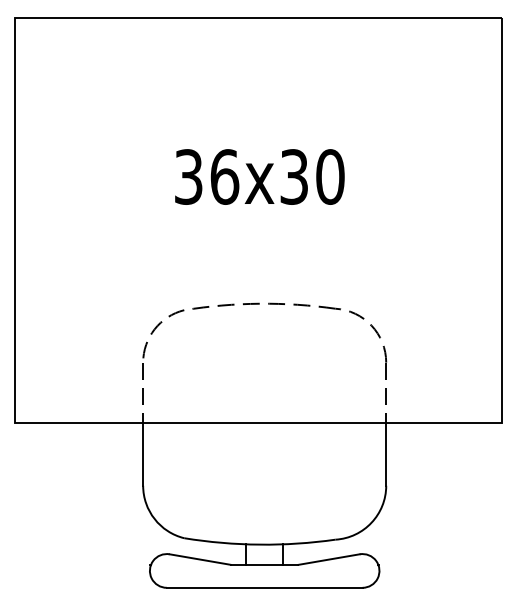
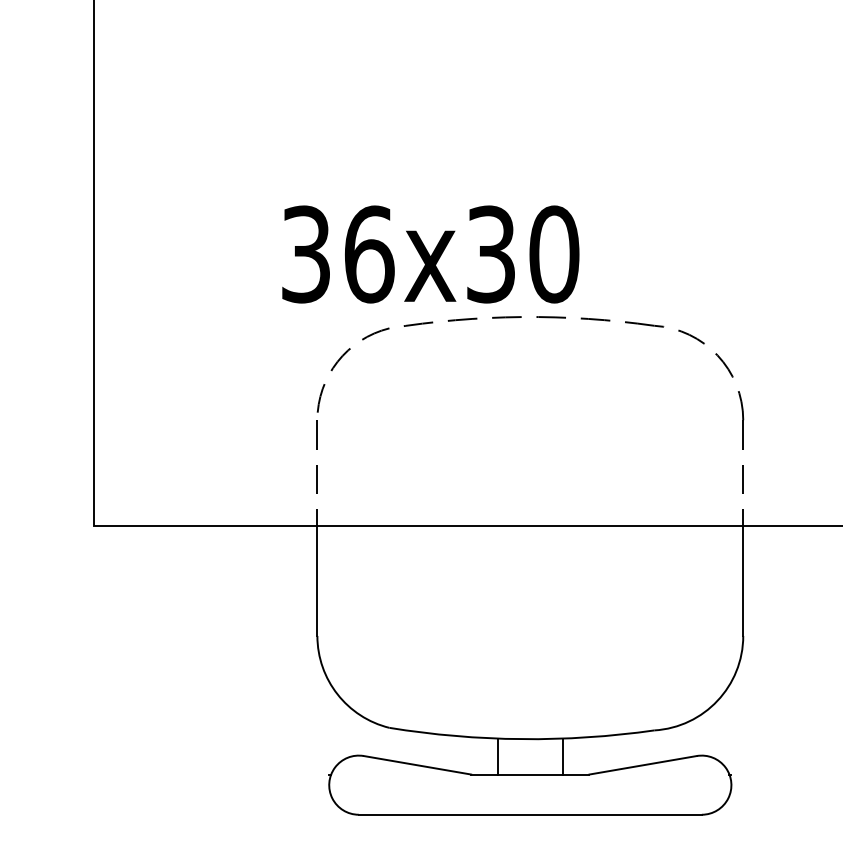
text: (259, 176) -> (430, 253), moved

